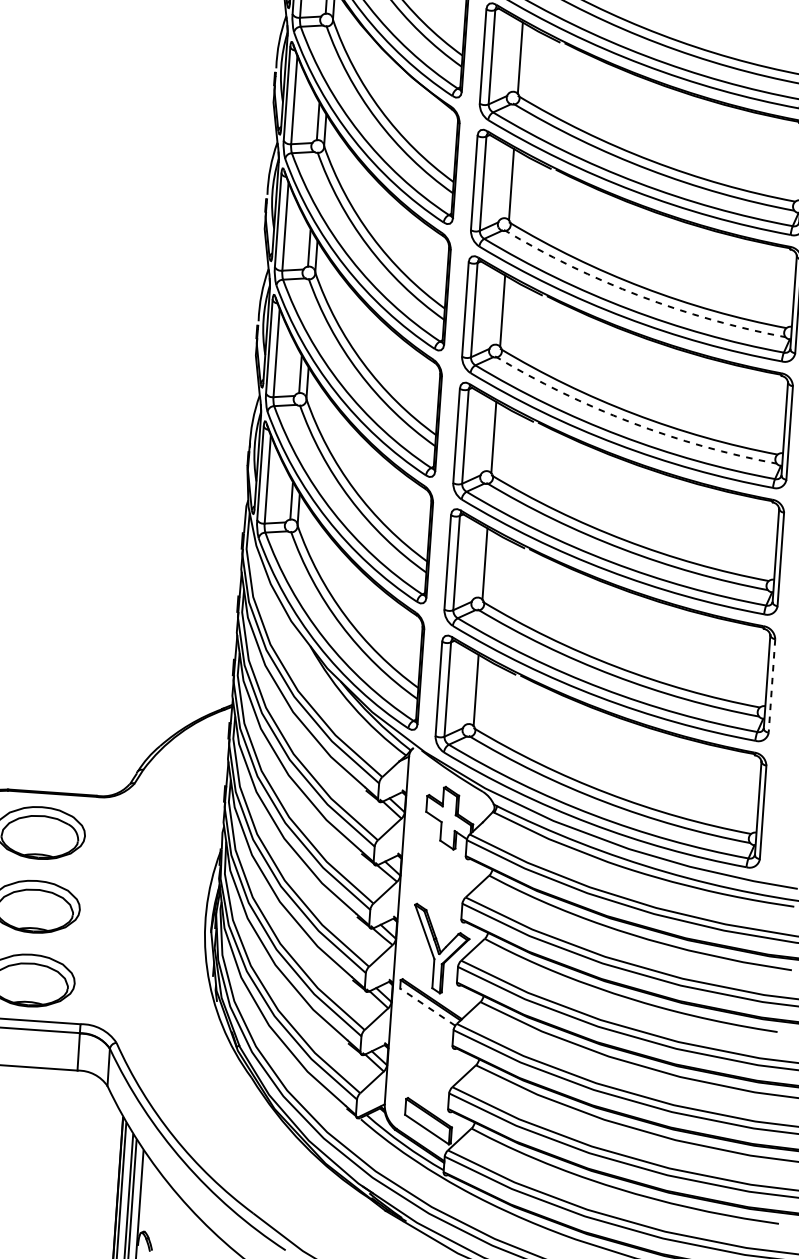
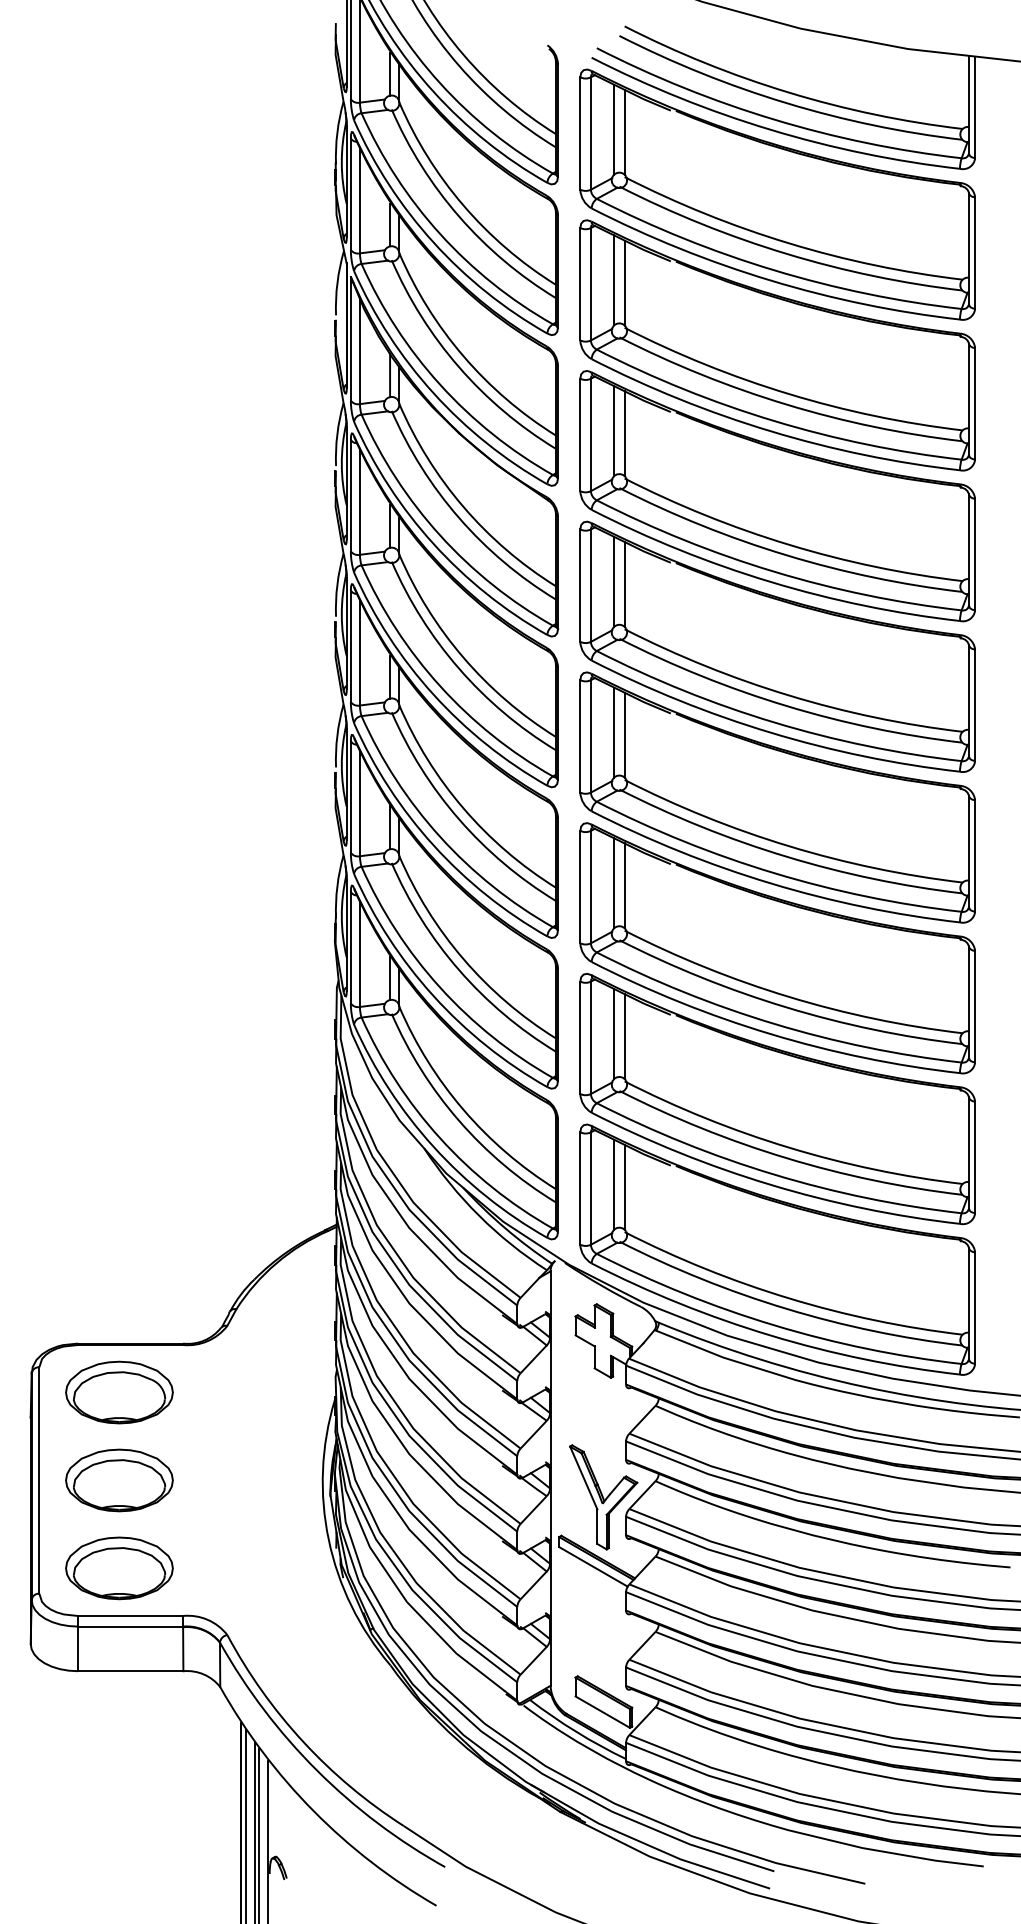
line: (511, 55) -> (614, 431), added
line: (503, 181) -> (614, 581), added
arc: (640, 295) -> (786, 705), dashed -> solid
line: (494, 308) -> (614, 732), added
arc: (631, 422) -> (786, 856), dashed -> solid
line: (485, 434) -> (614, 883), added
line: (476, 561) -> (614, 1034), added
line: (772, 686) -> (975, 1157), dashed -> solid
line: (467, 687) -> (614, 1184), added
line: (427, 1006) -> (593, 1566), dashed -> solid

